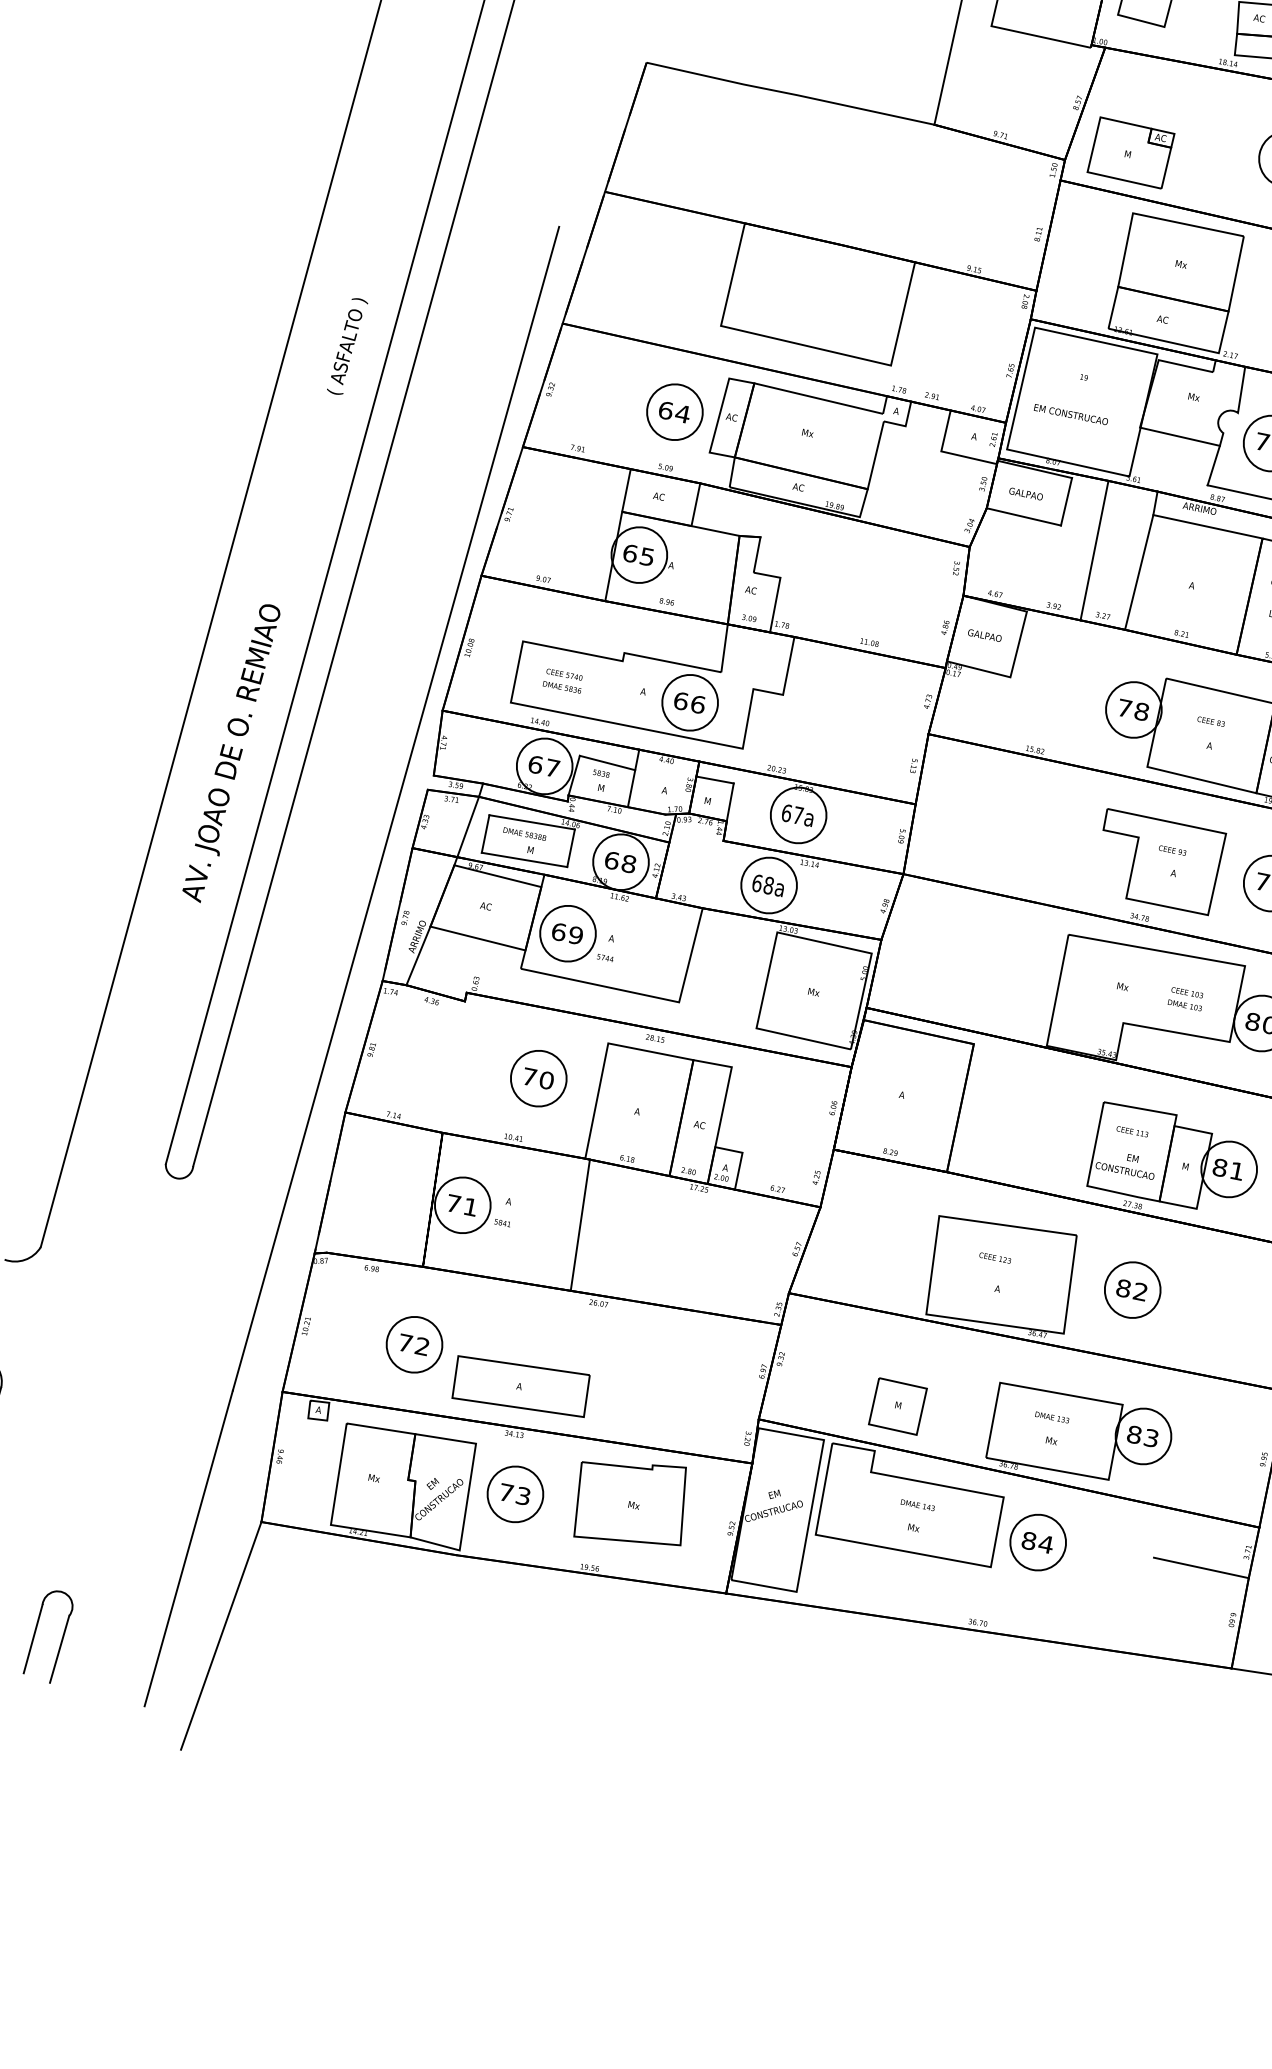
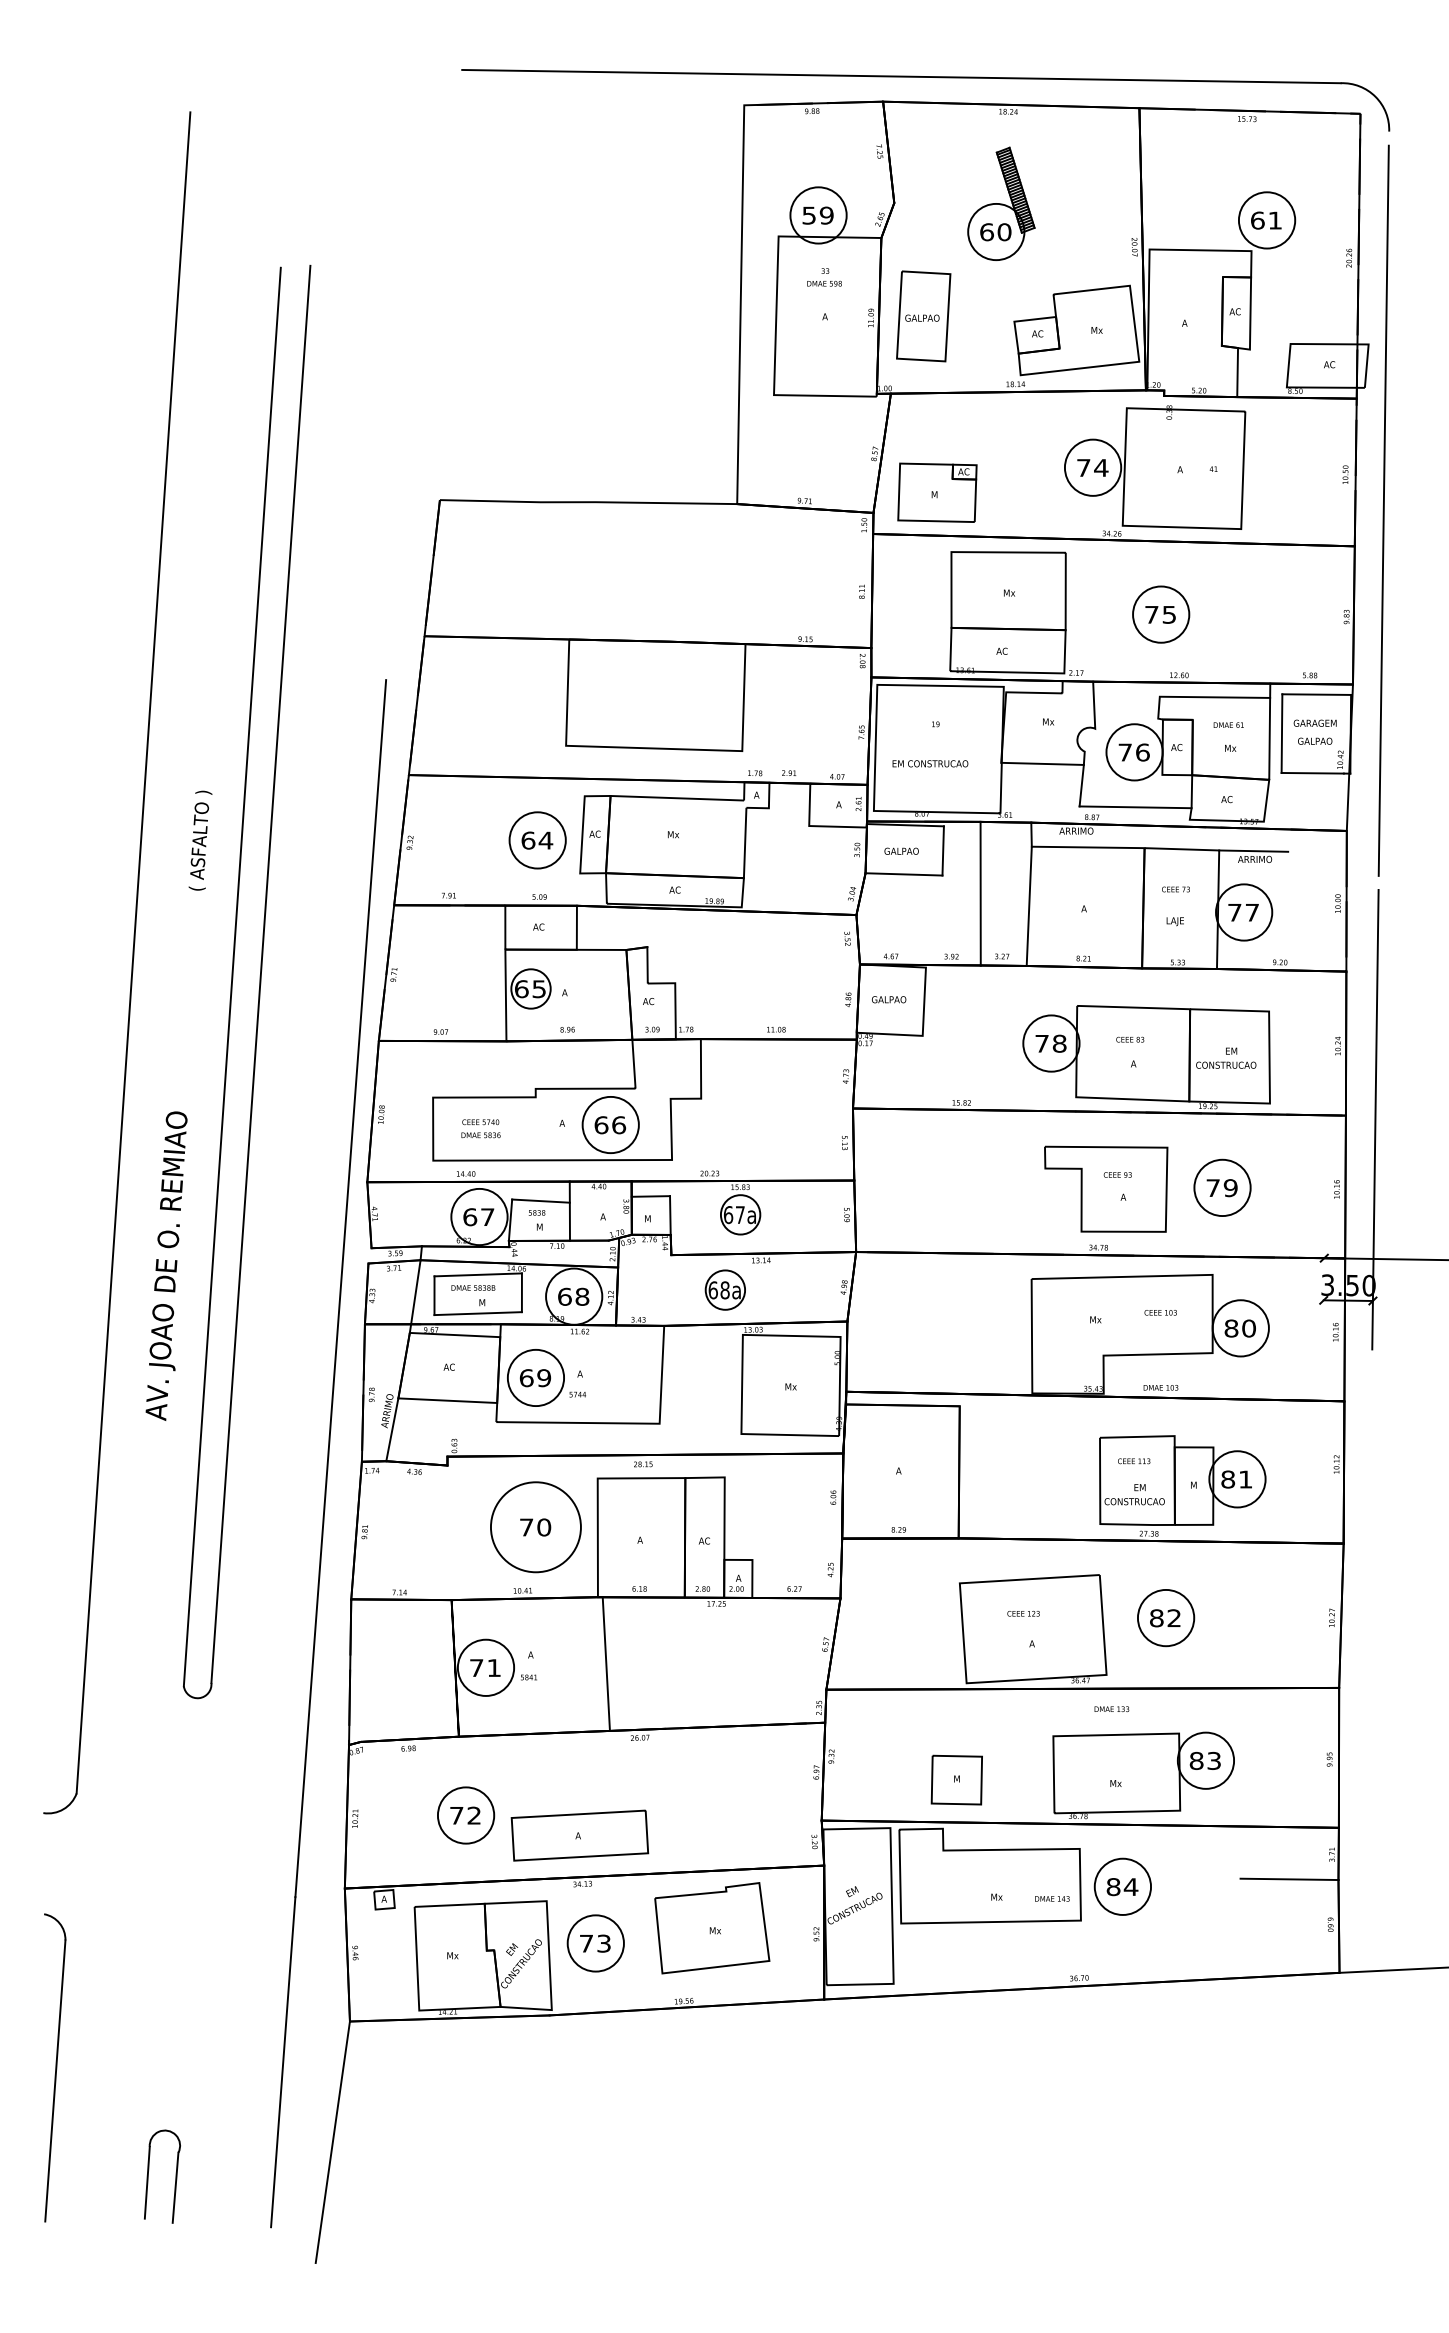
circle: (638, 554) -> (530, 988), size x0.7
circle: (798, 815) -> (740, 1214), size x0.7
circle: (769, 885) -> (725, 1290), size x0.7
text: (1184, 1005) -> (1160, 1387), moved
circle: (538, 1078) -> (535, 1527), size x1.6
text: (1052, 1416) -> (1111, 1708), moved
text: (918, 1504) -> (1052, 1898), moved

